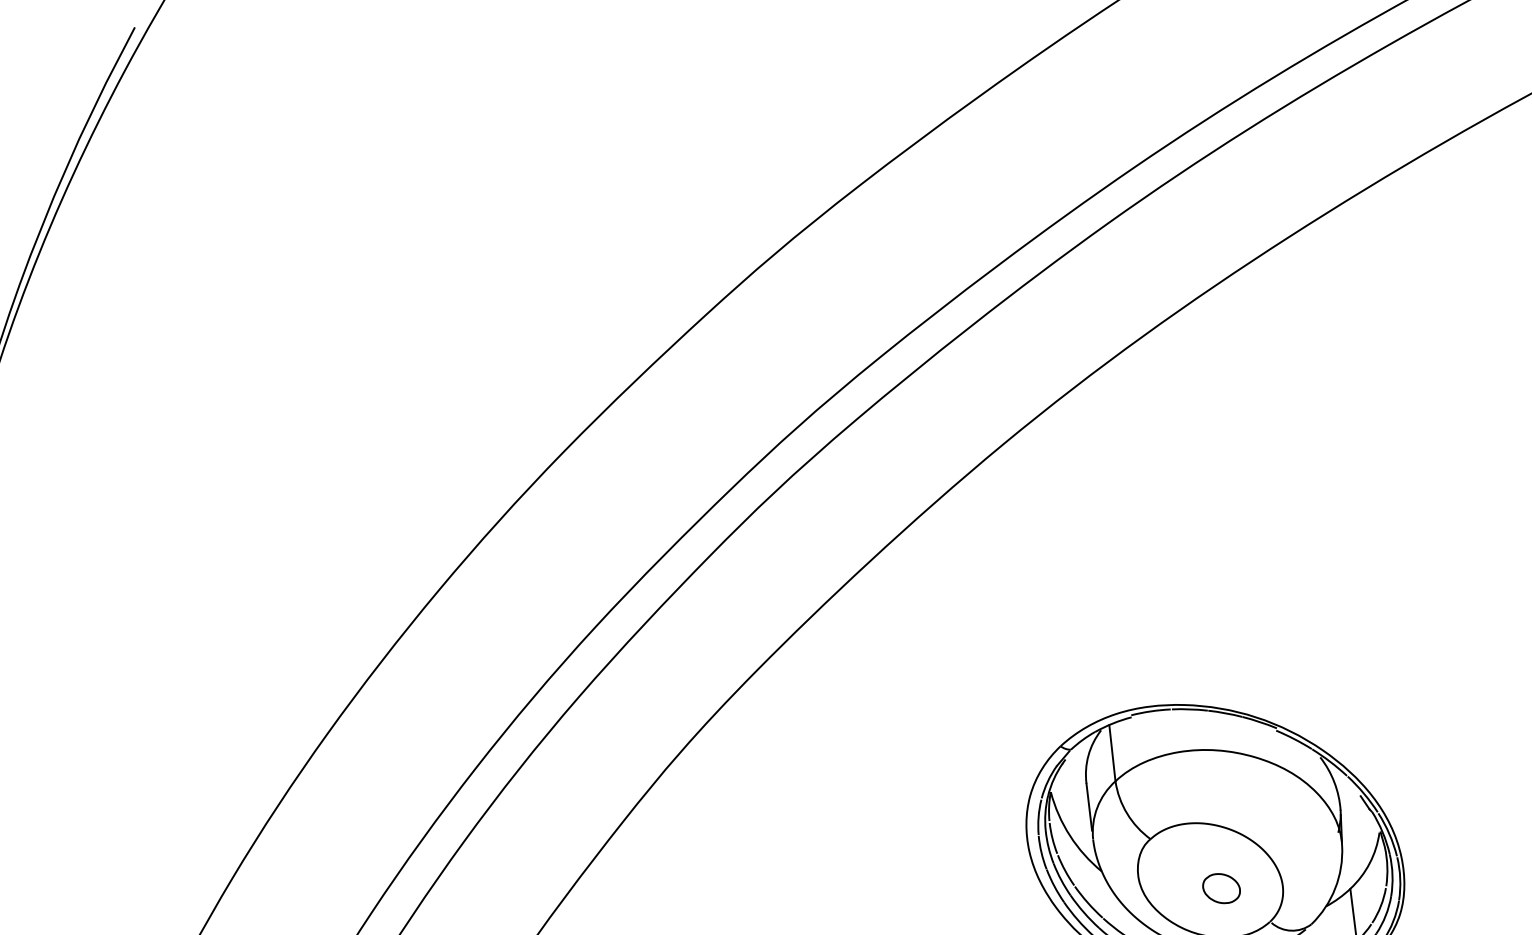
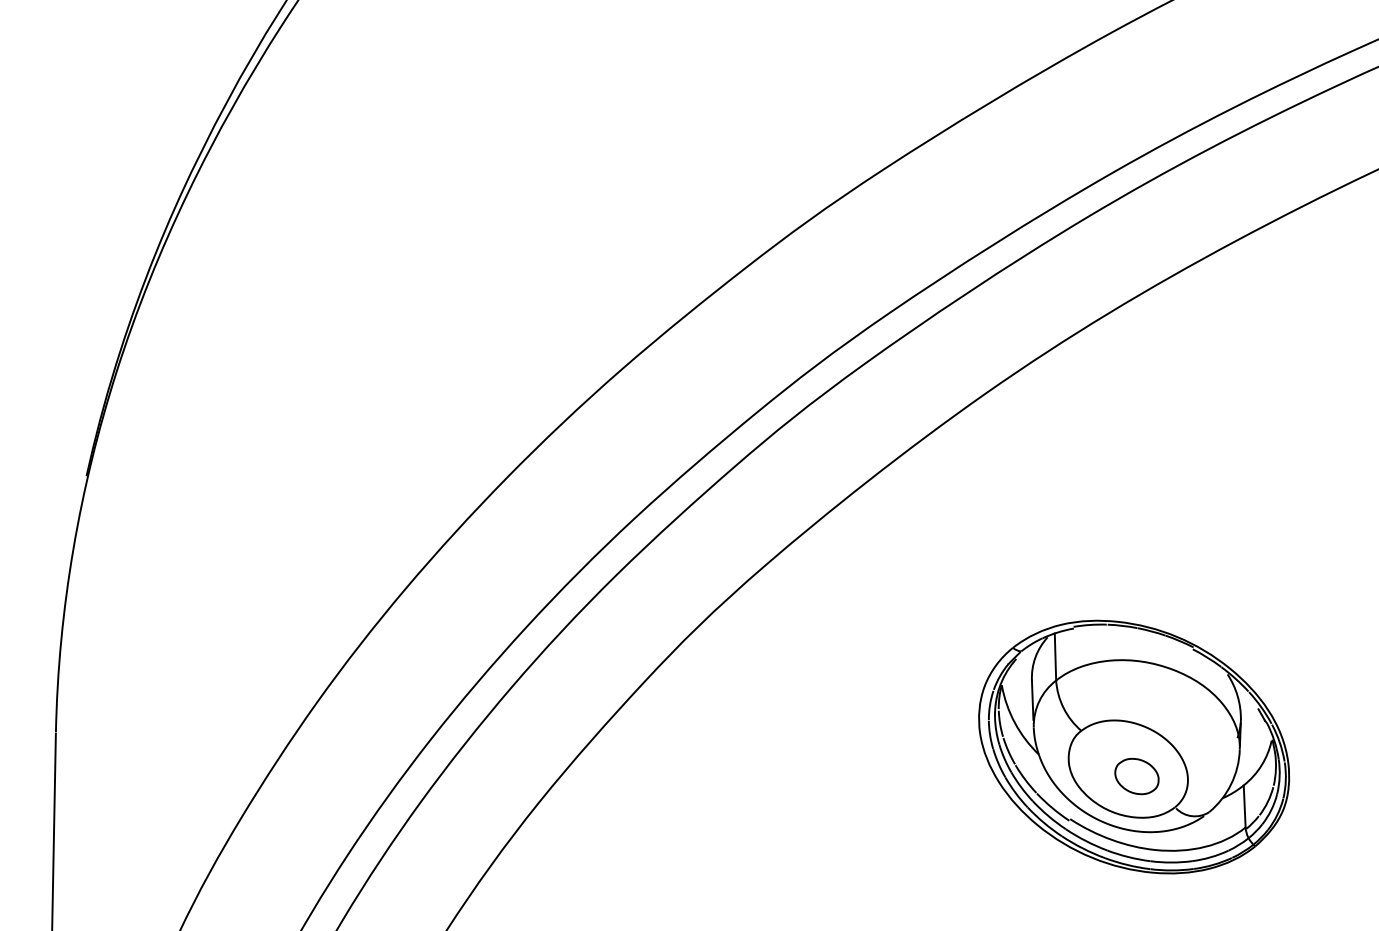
part: (1220, 888) -> (1136, 776), size x1.43

